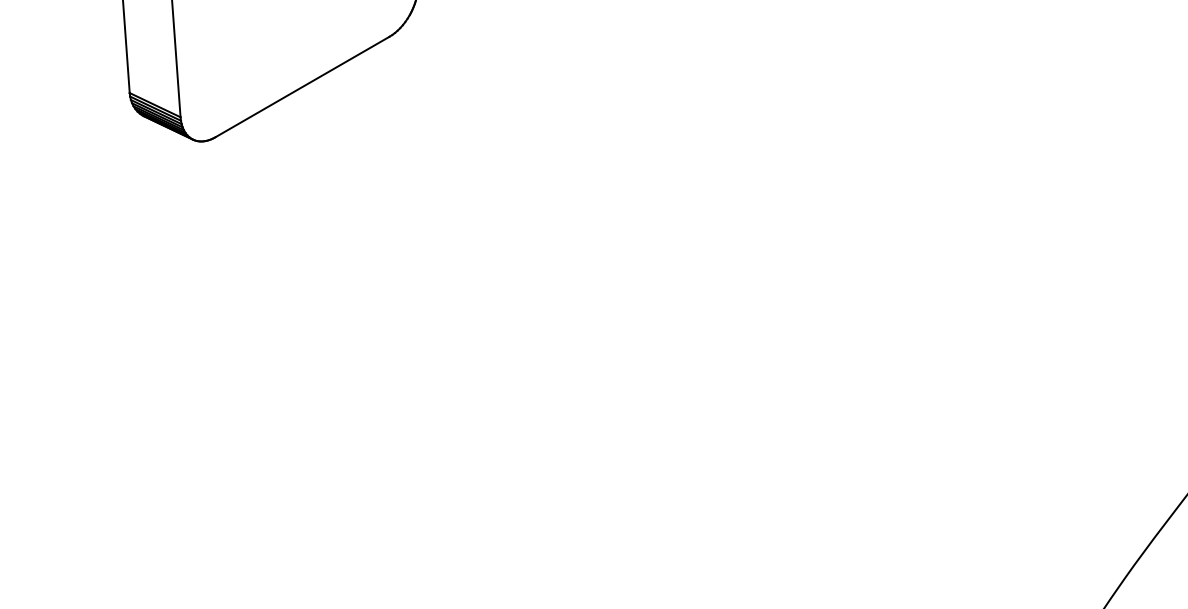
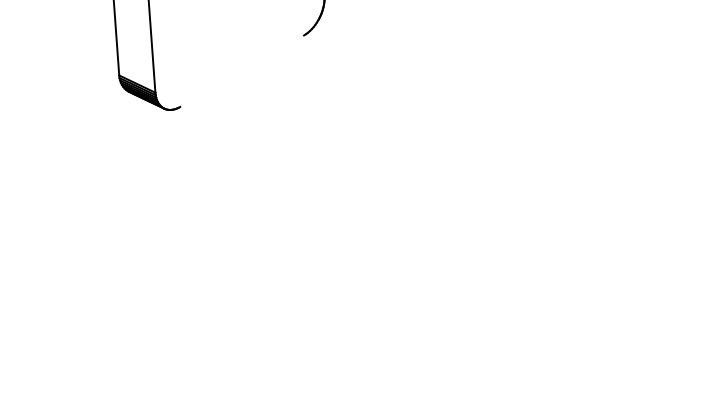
line: (302, 86) -> (242, 70), removed

